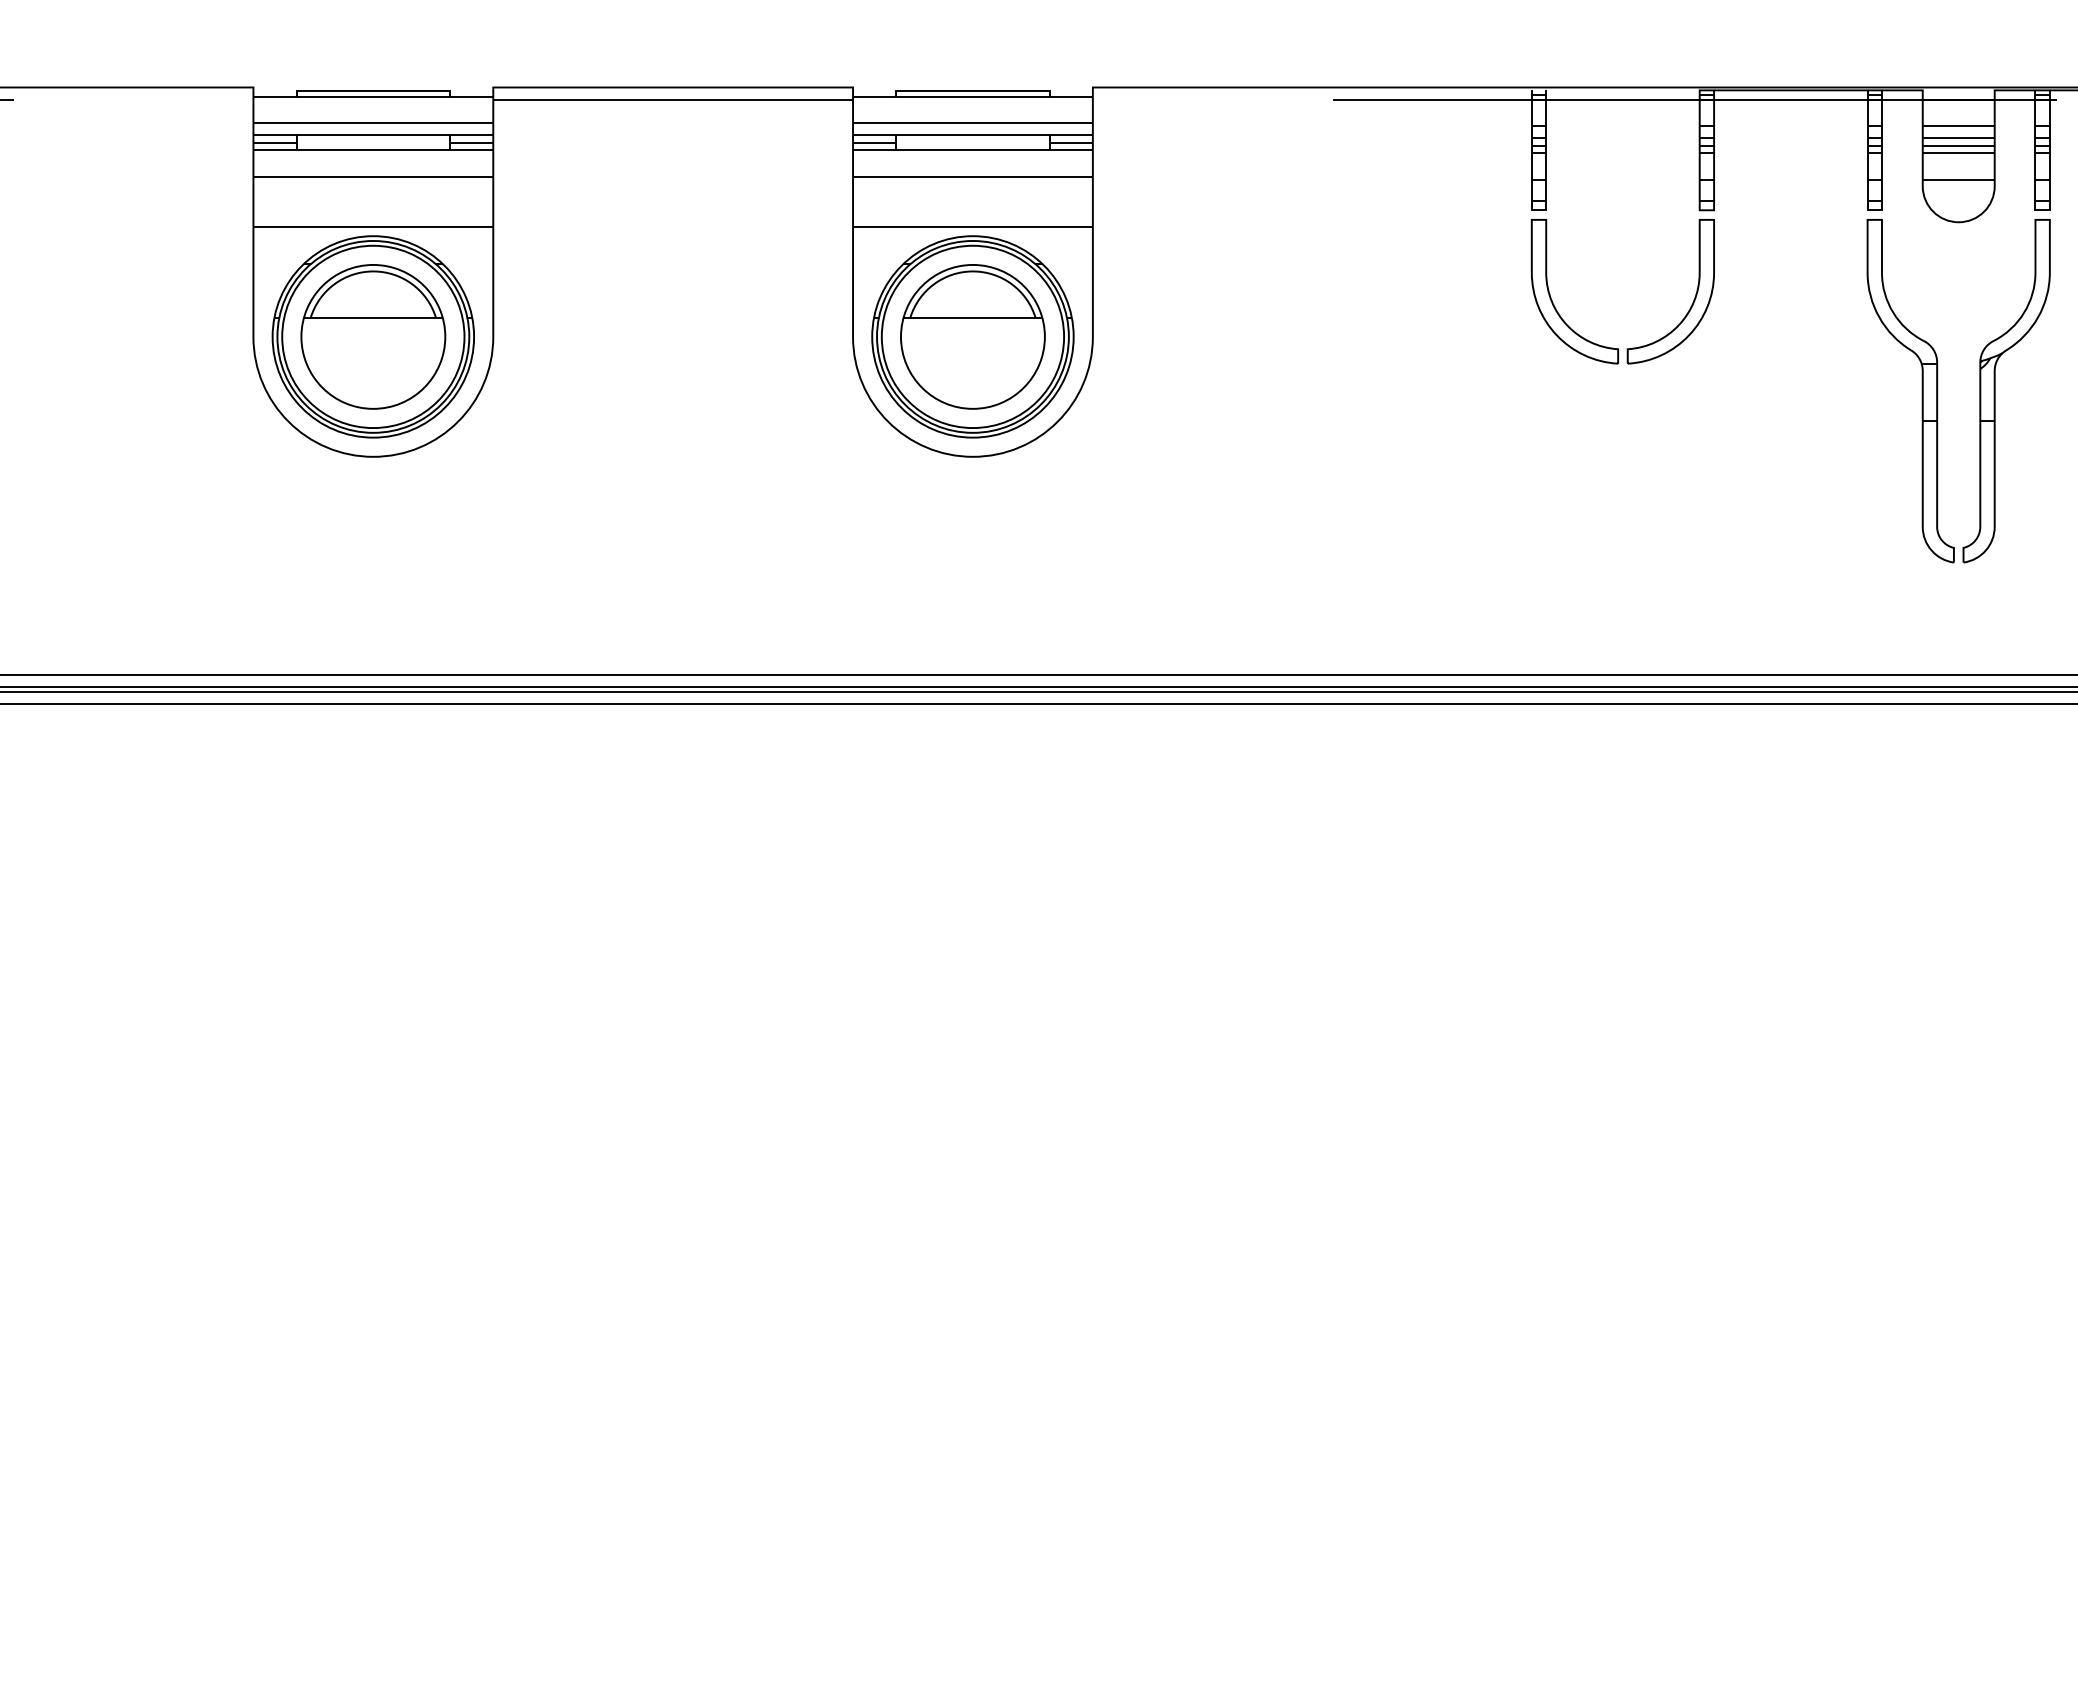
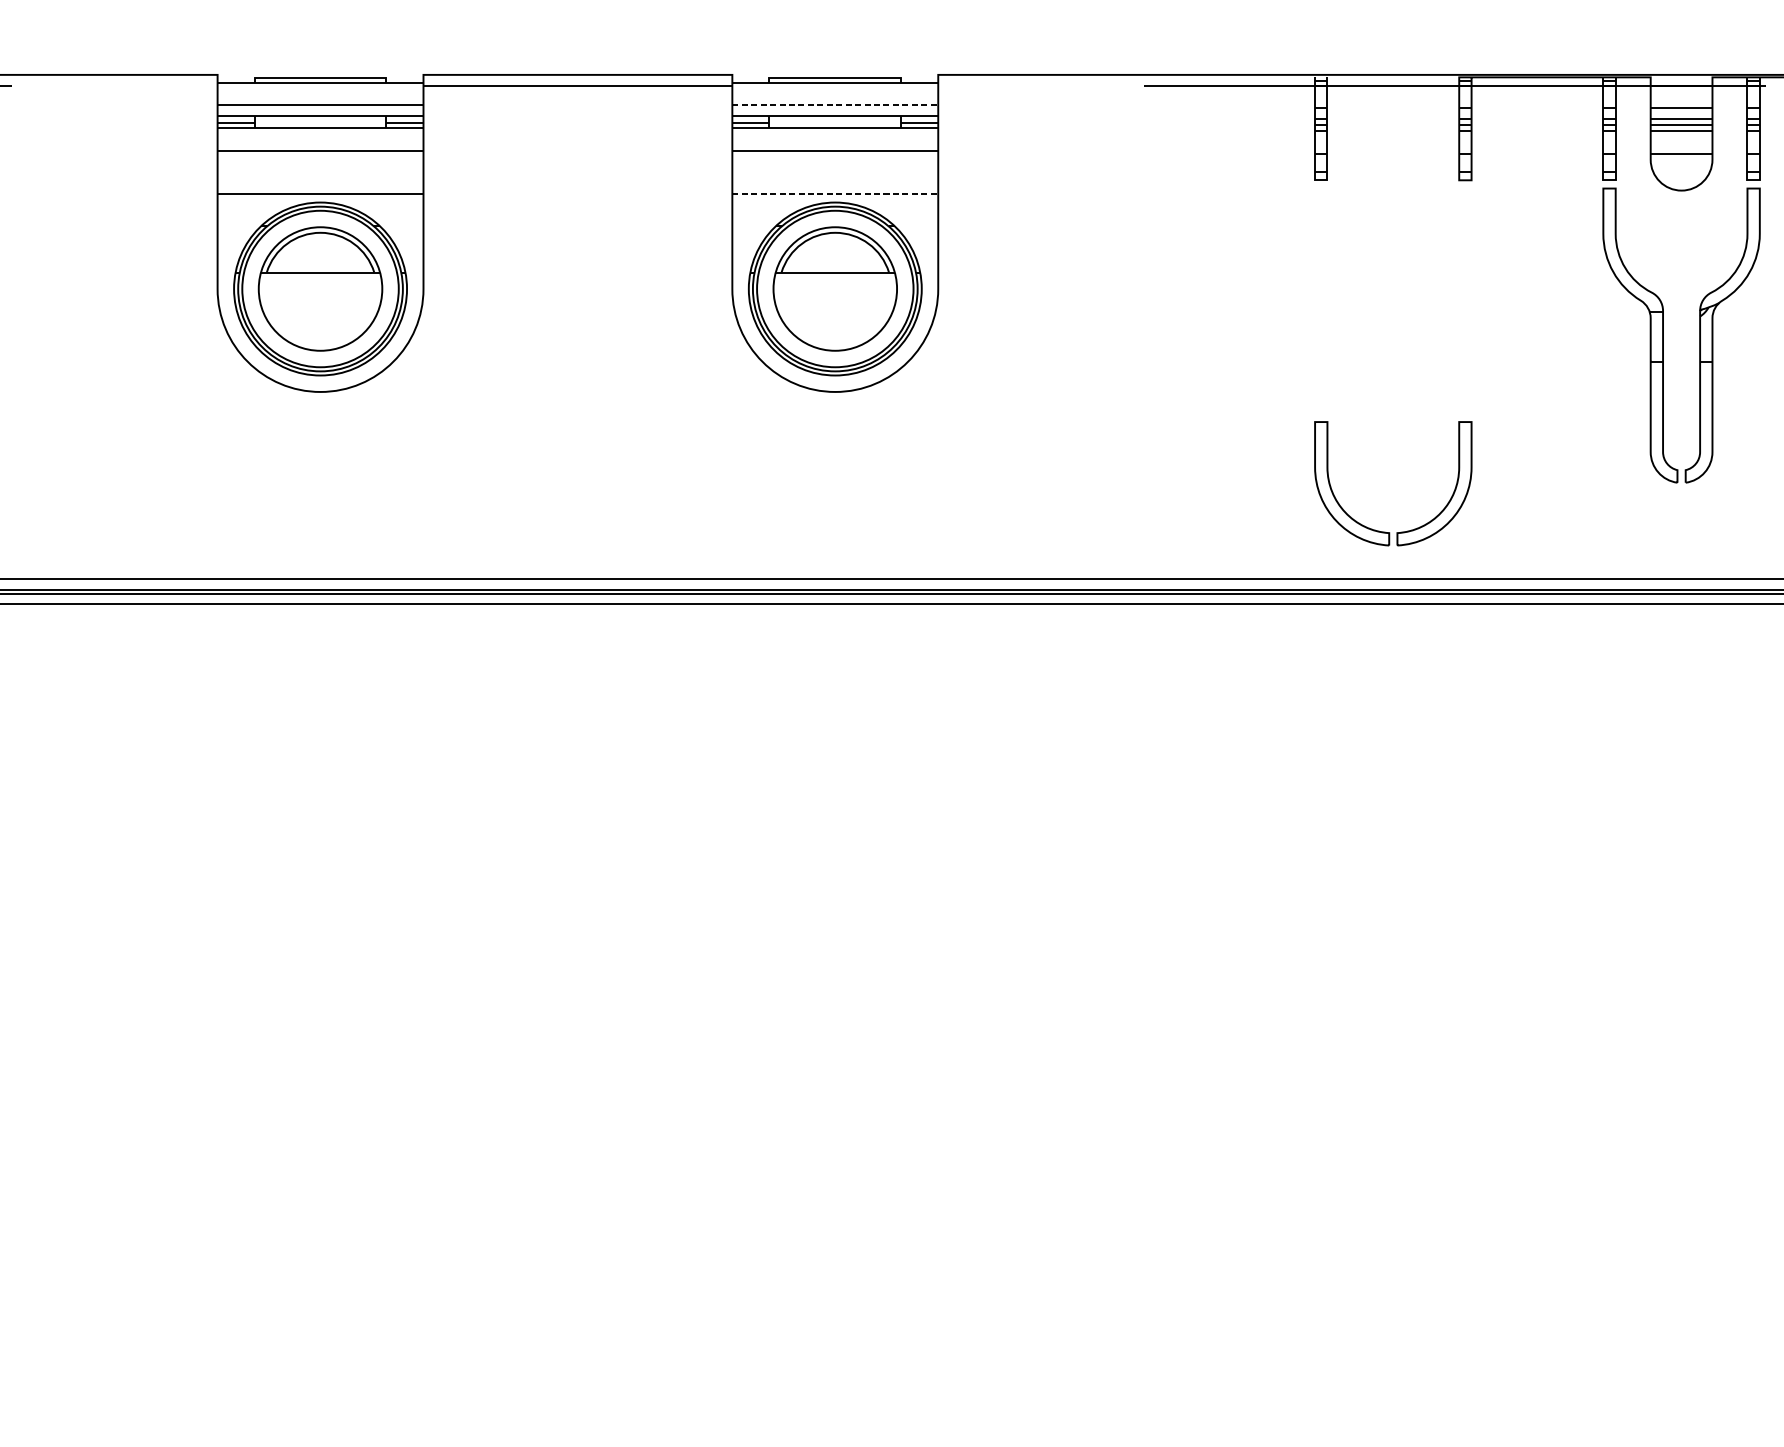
line: (972, 122) -> (834, 104), solid -> dashed
line: (972, 226) -> (834, 194), solid -> dashed
part: (1613, 347) -> (1385, 531), moved

